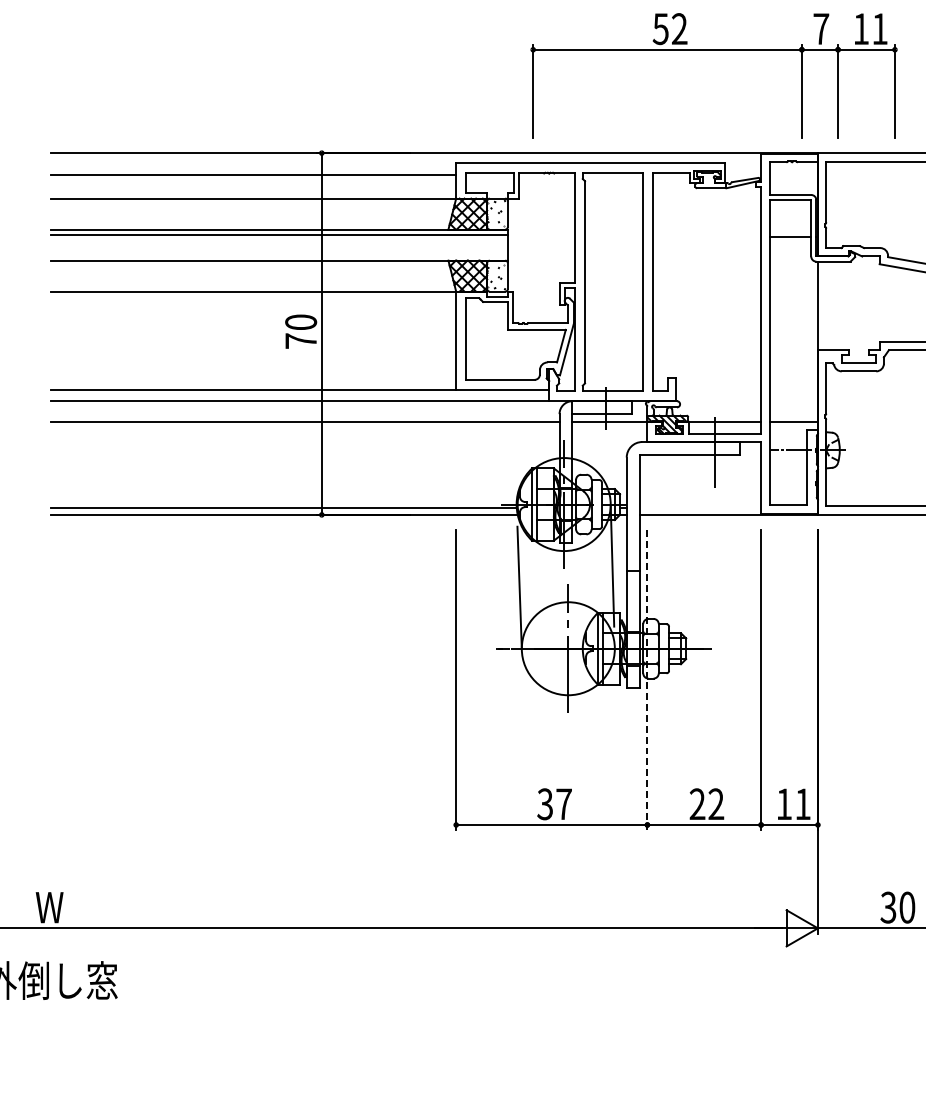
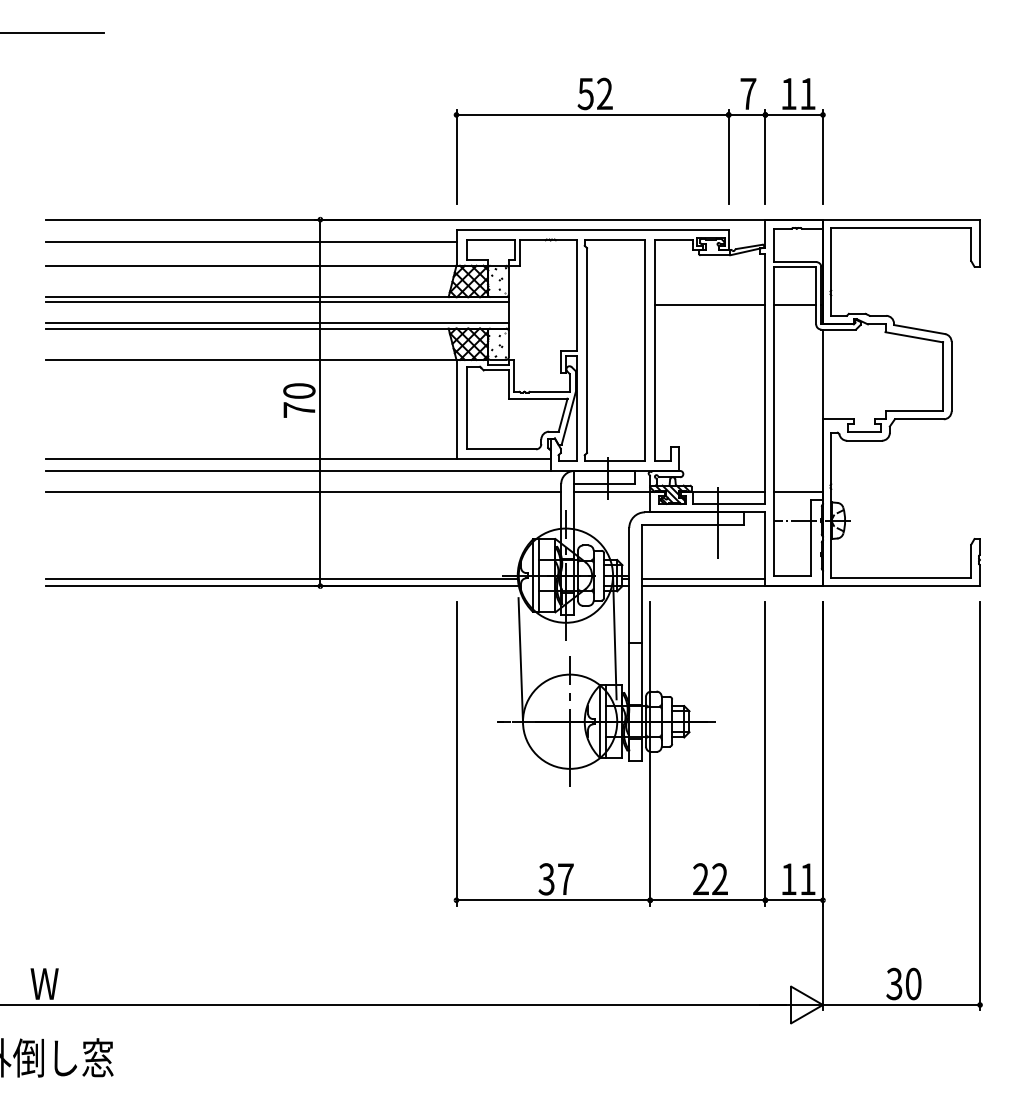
part: (713, 50) -> (639, 115), moved
line: (706, 237) -> (710, 305), added
line: (278, 255) -> (276, 323), added
line: (700, 507) -> (703, 578), added
line: (647, 680) -> (650, 753), dashed -> solid

